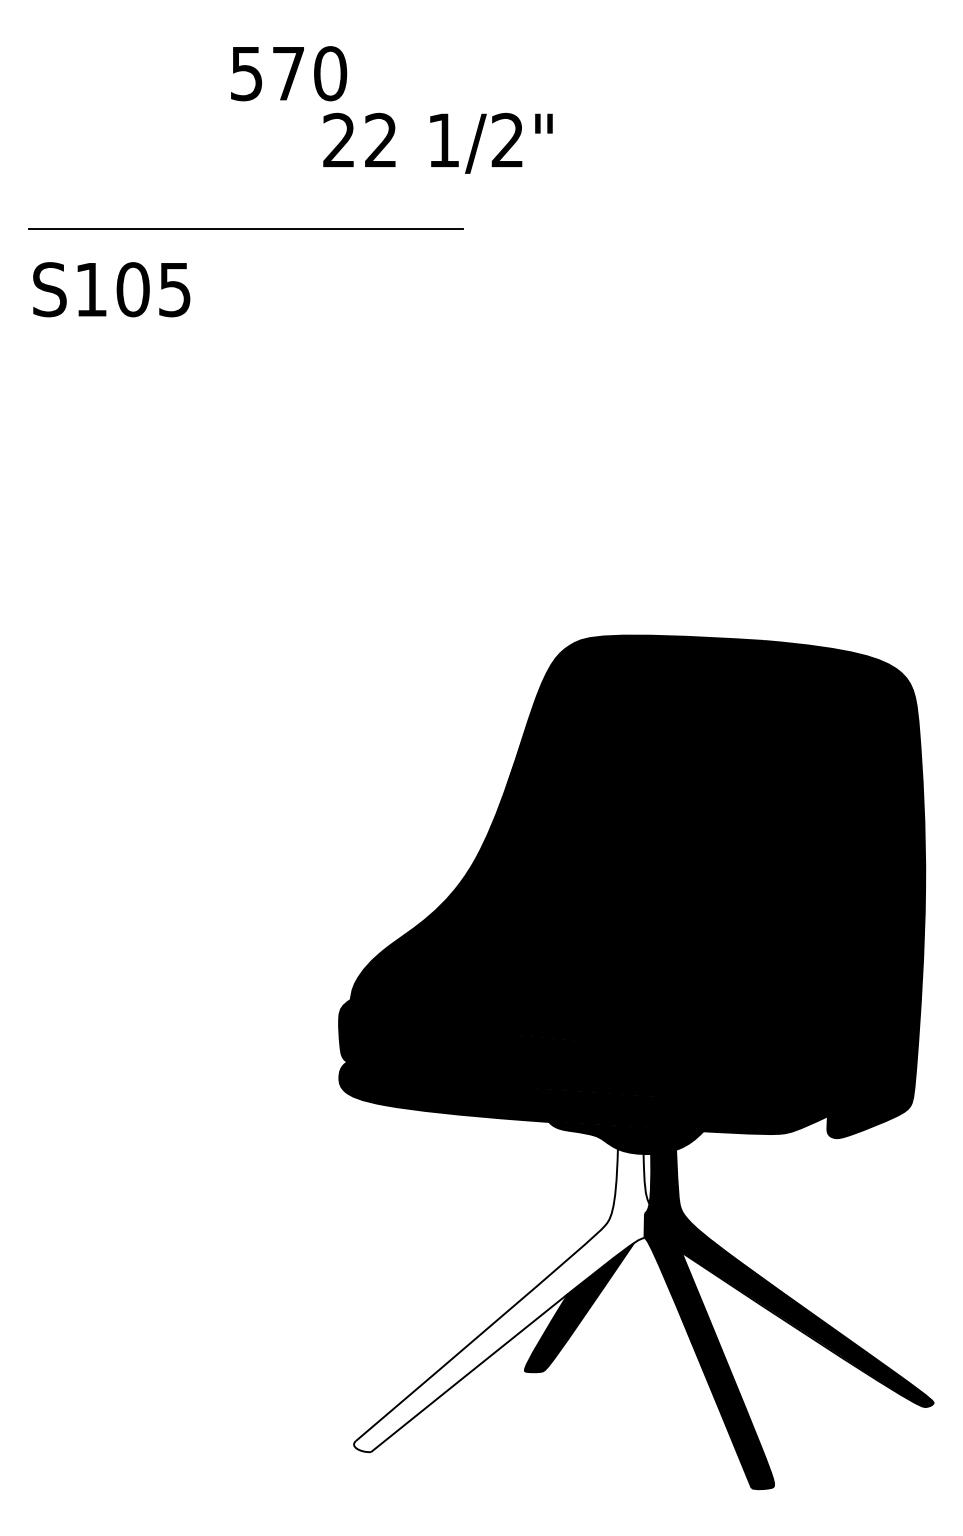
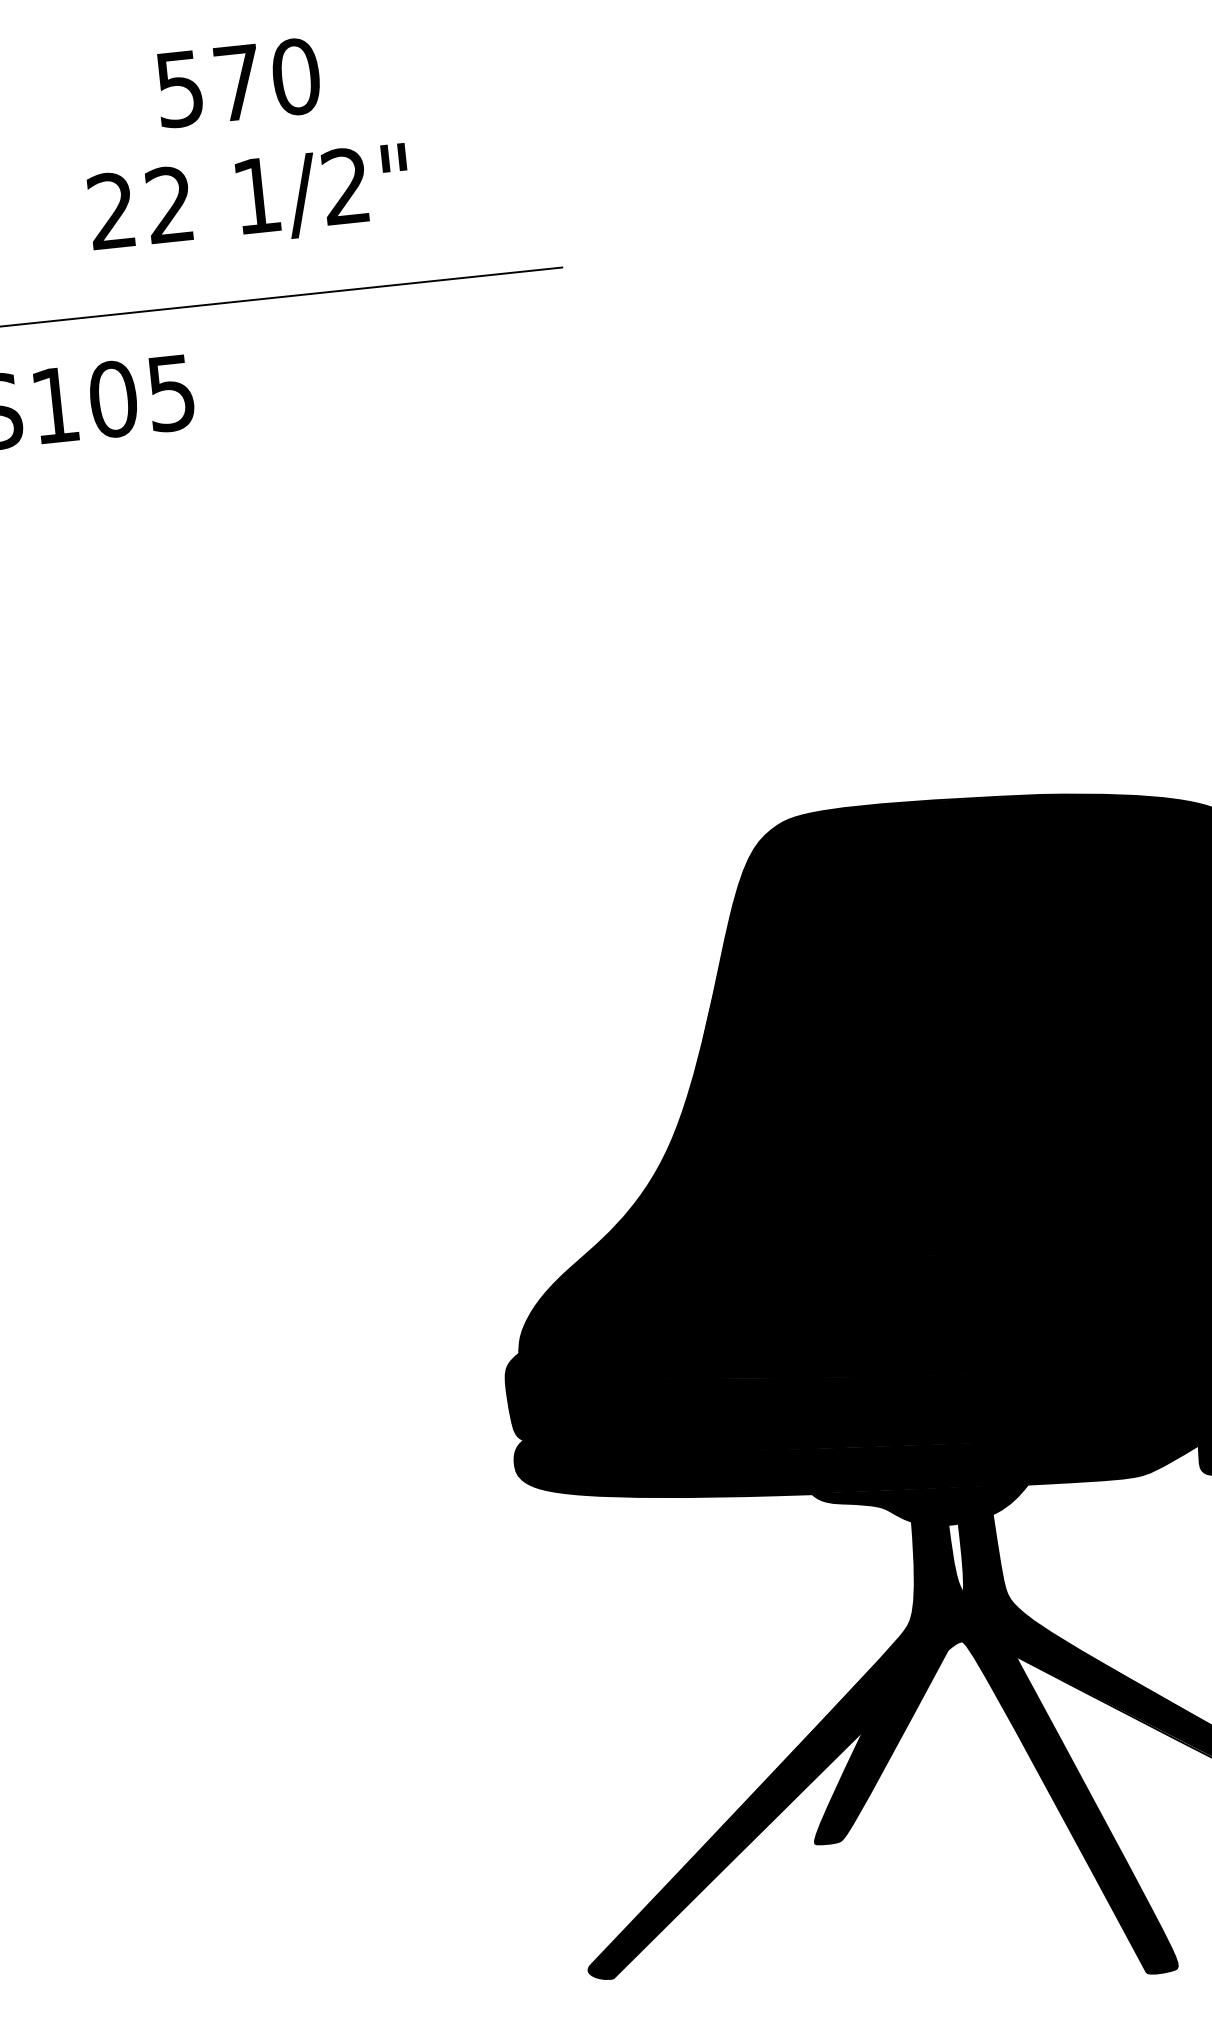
text: (289, 73) -> (239, 82), moved
text: (437, 142) -> (248, 199), moved
fill: (501, 1300) -> (772, 1749), added

